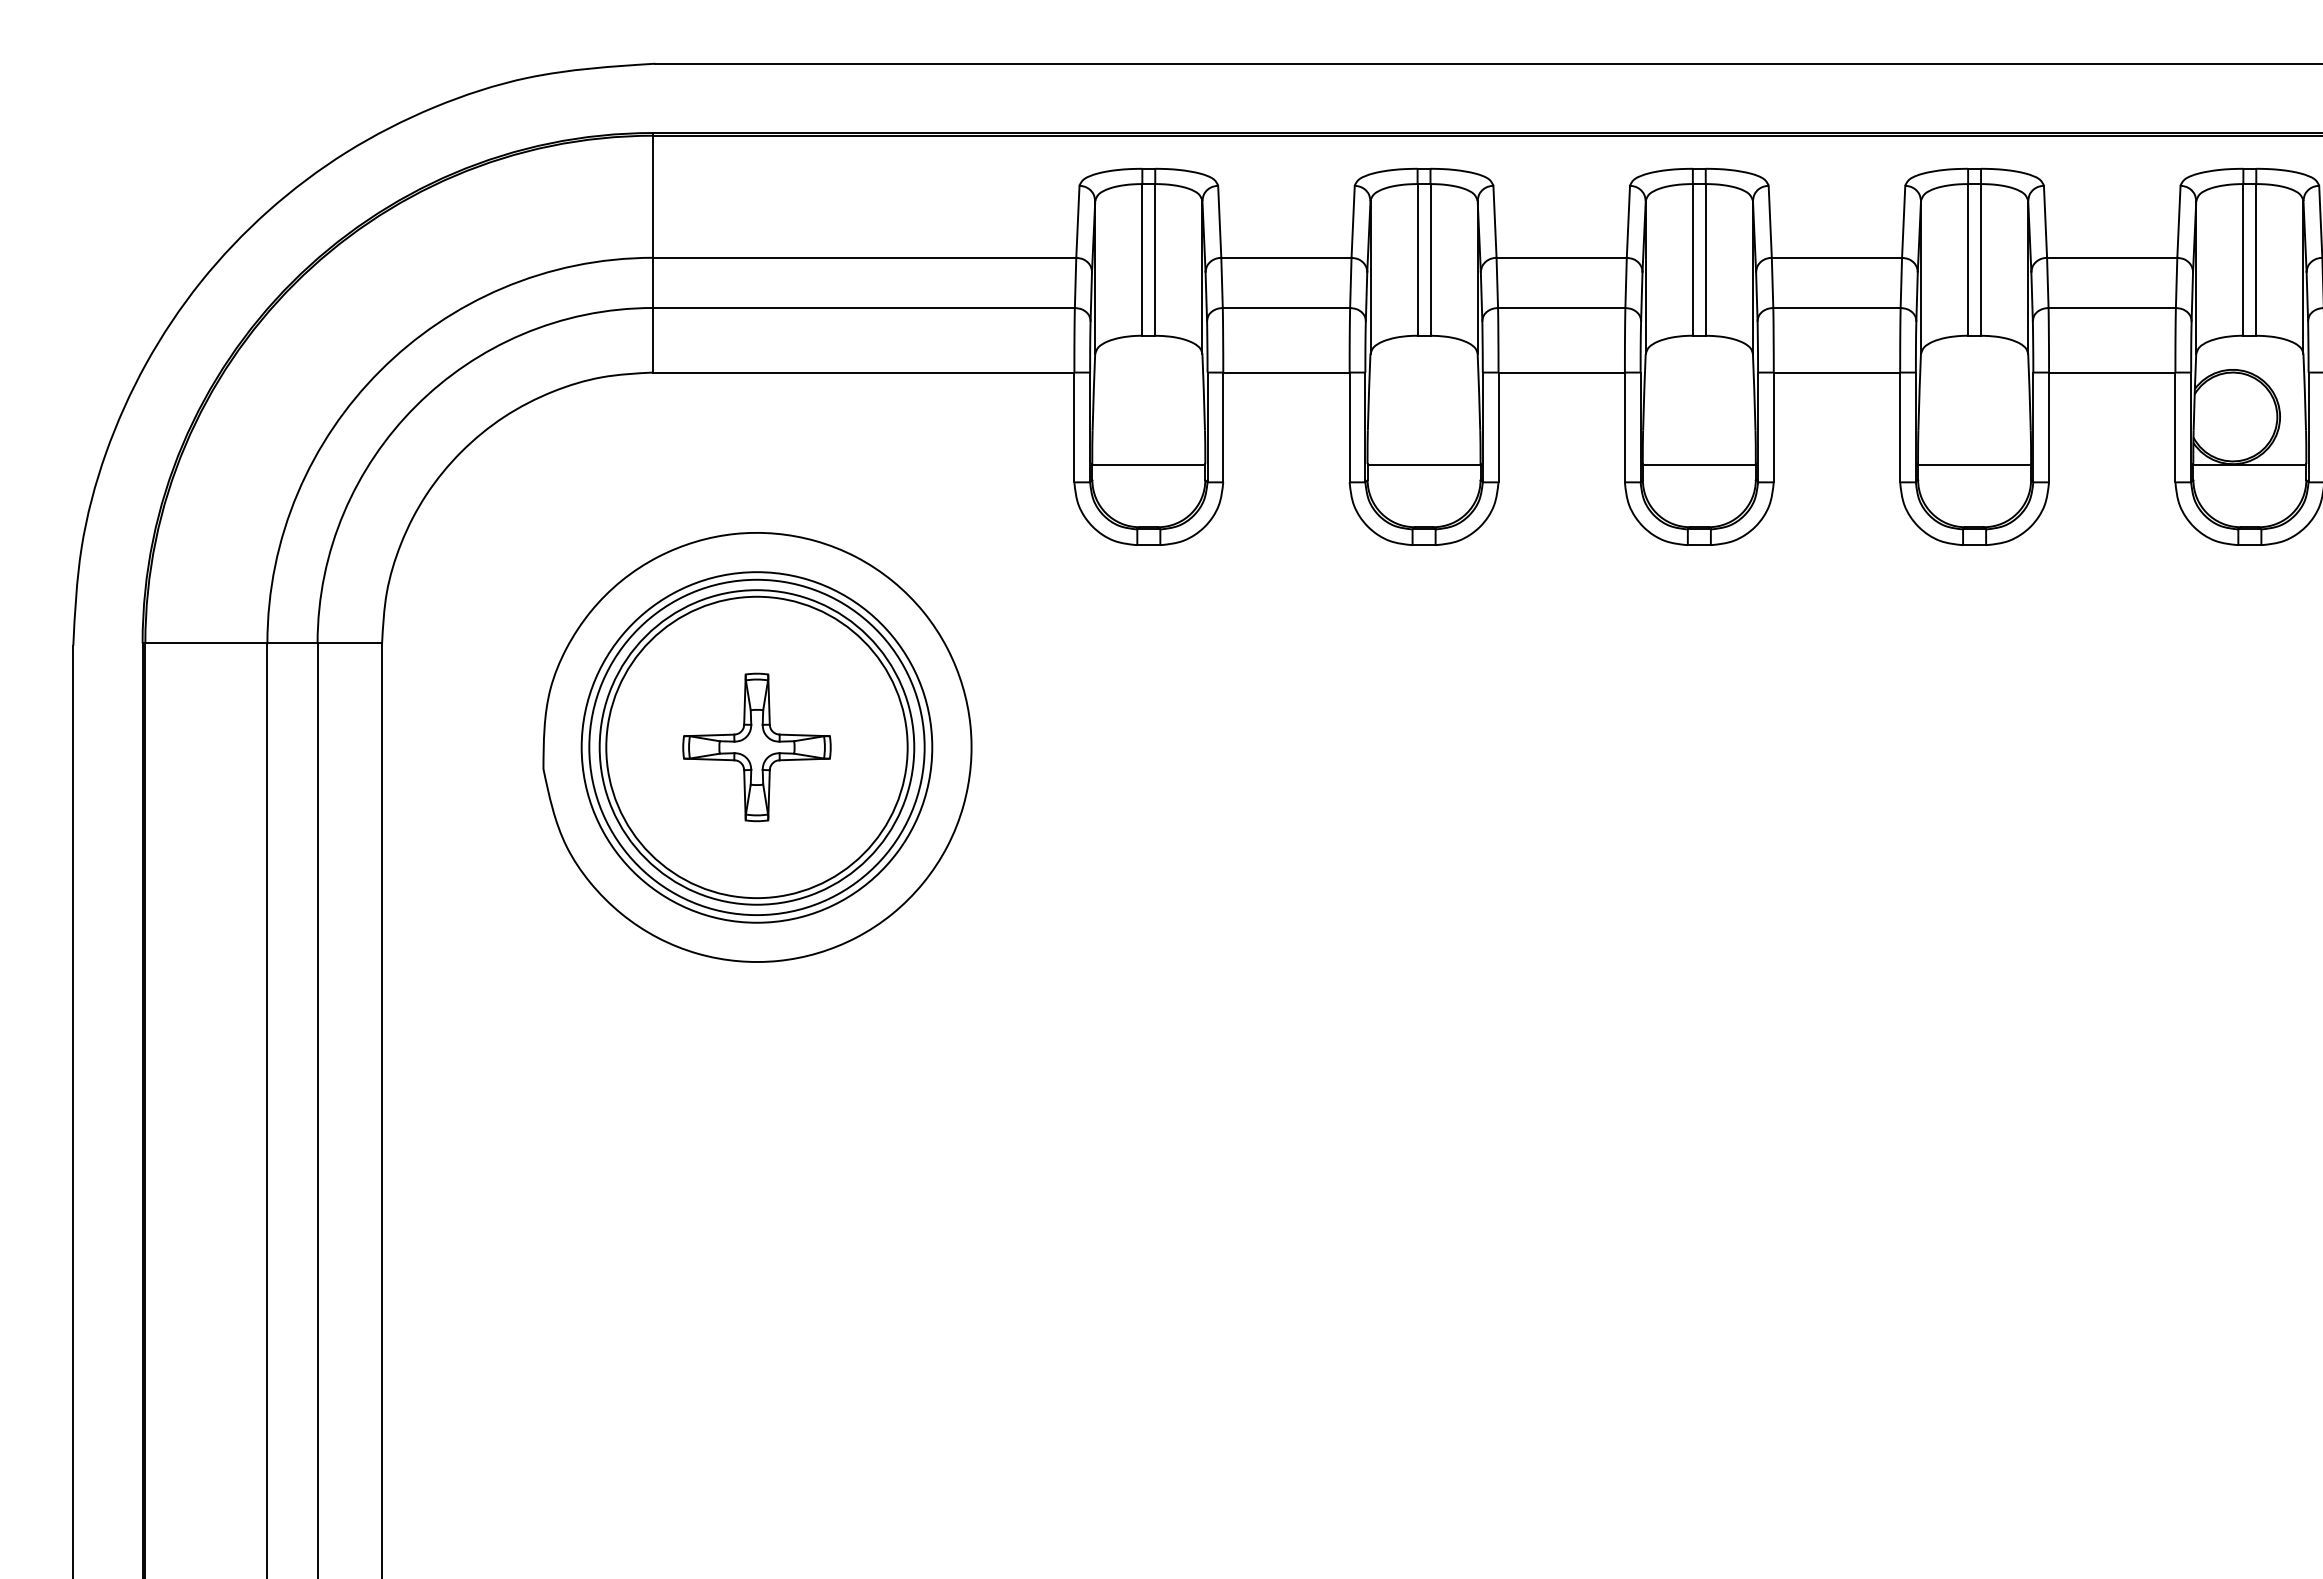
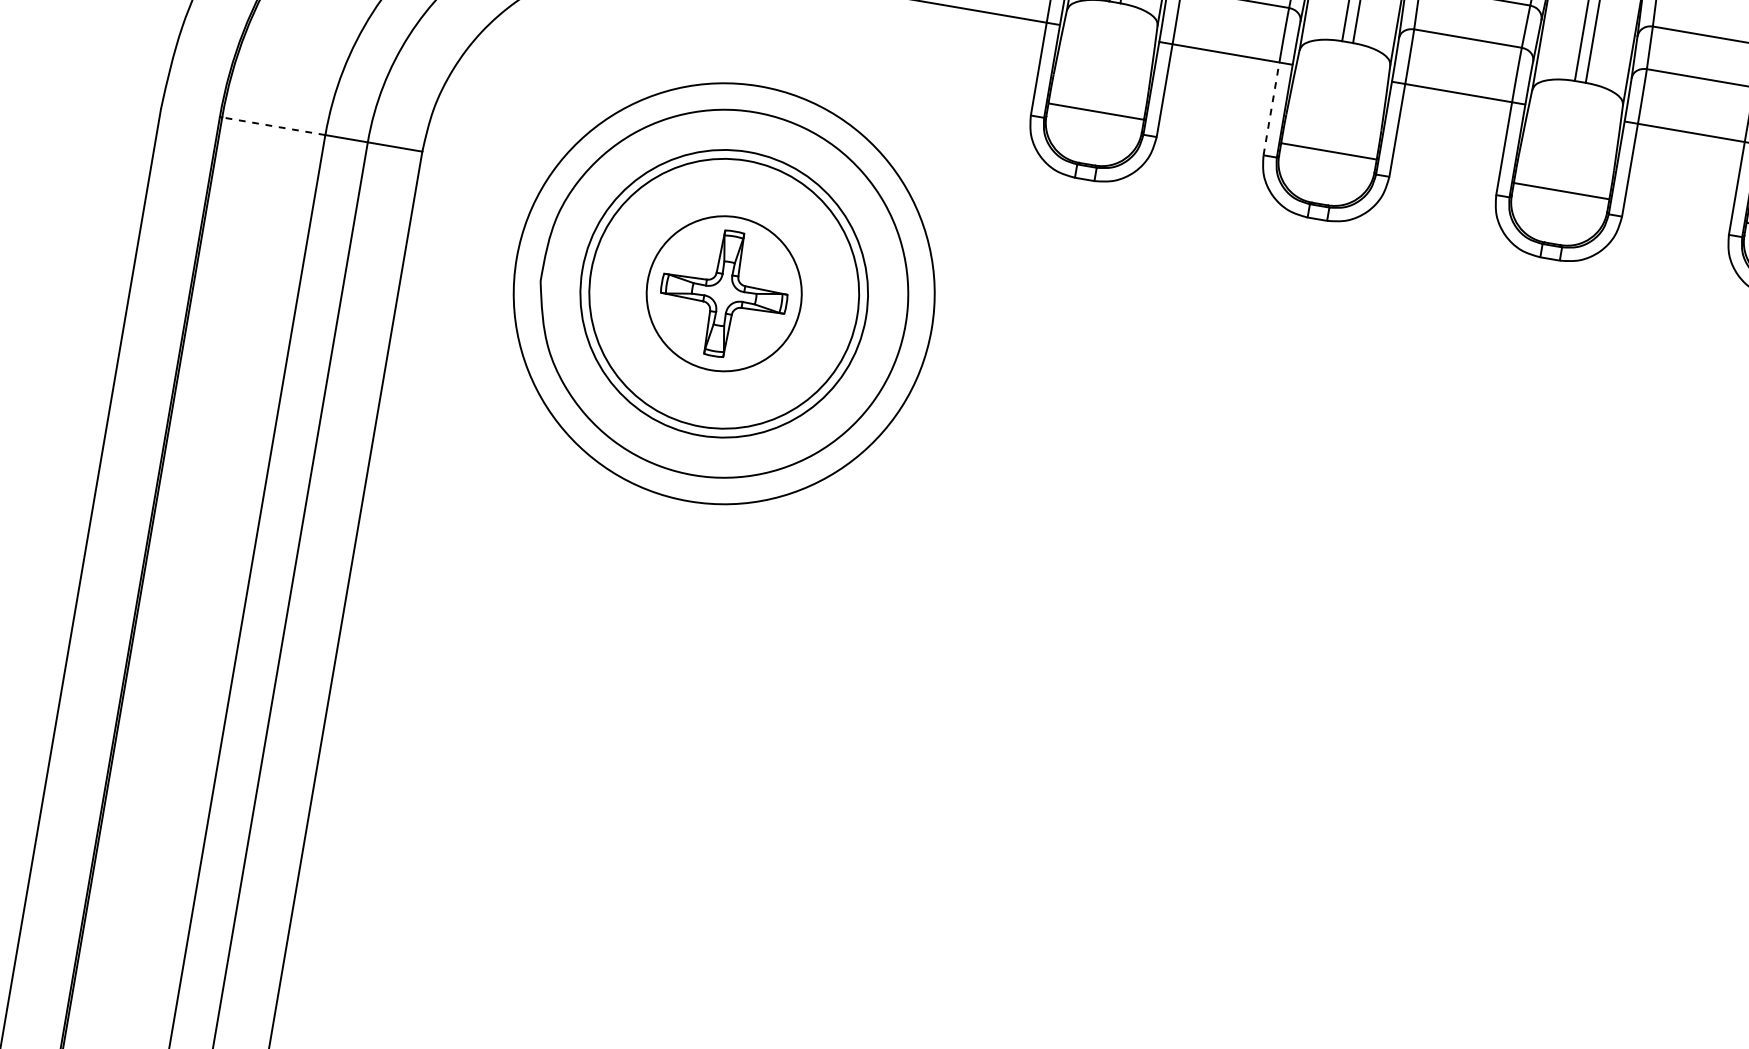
line: (1349, 427) -> (1271, 108), solid -> dashed
line: (206, 643) -> (273, 126), solid -> dashed
circle: (756, 747) -> (723, 293), size x0.6
circle: (756, 747) -> (723, 293), size x1.4

